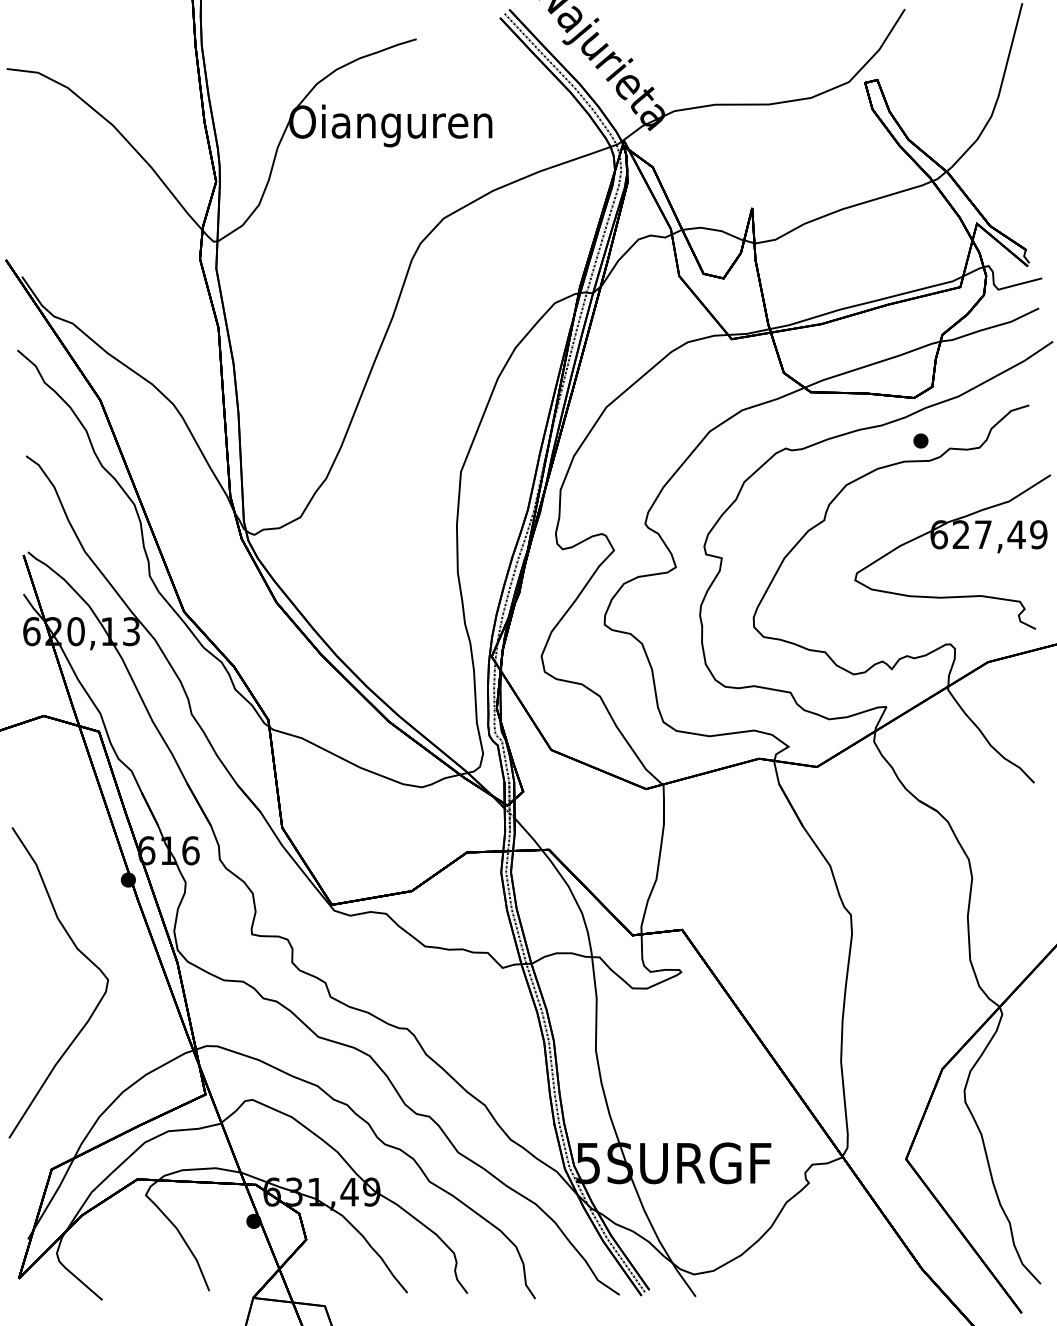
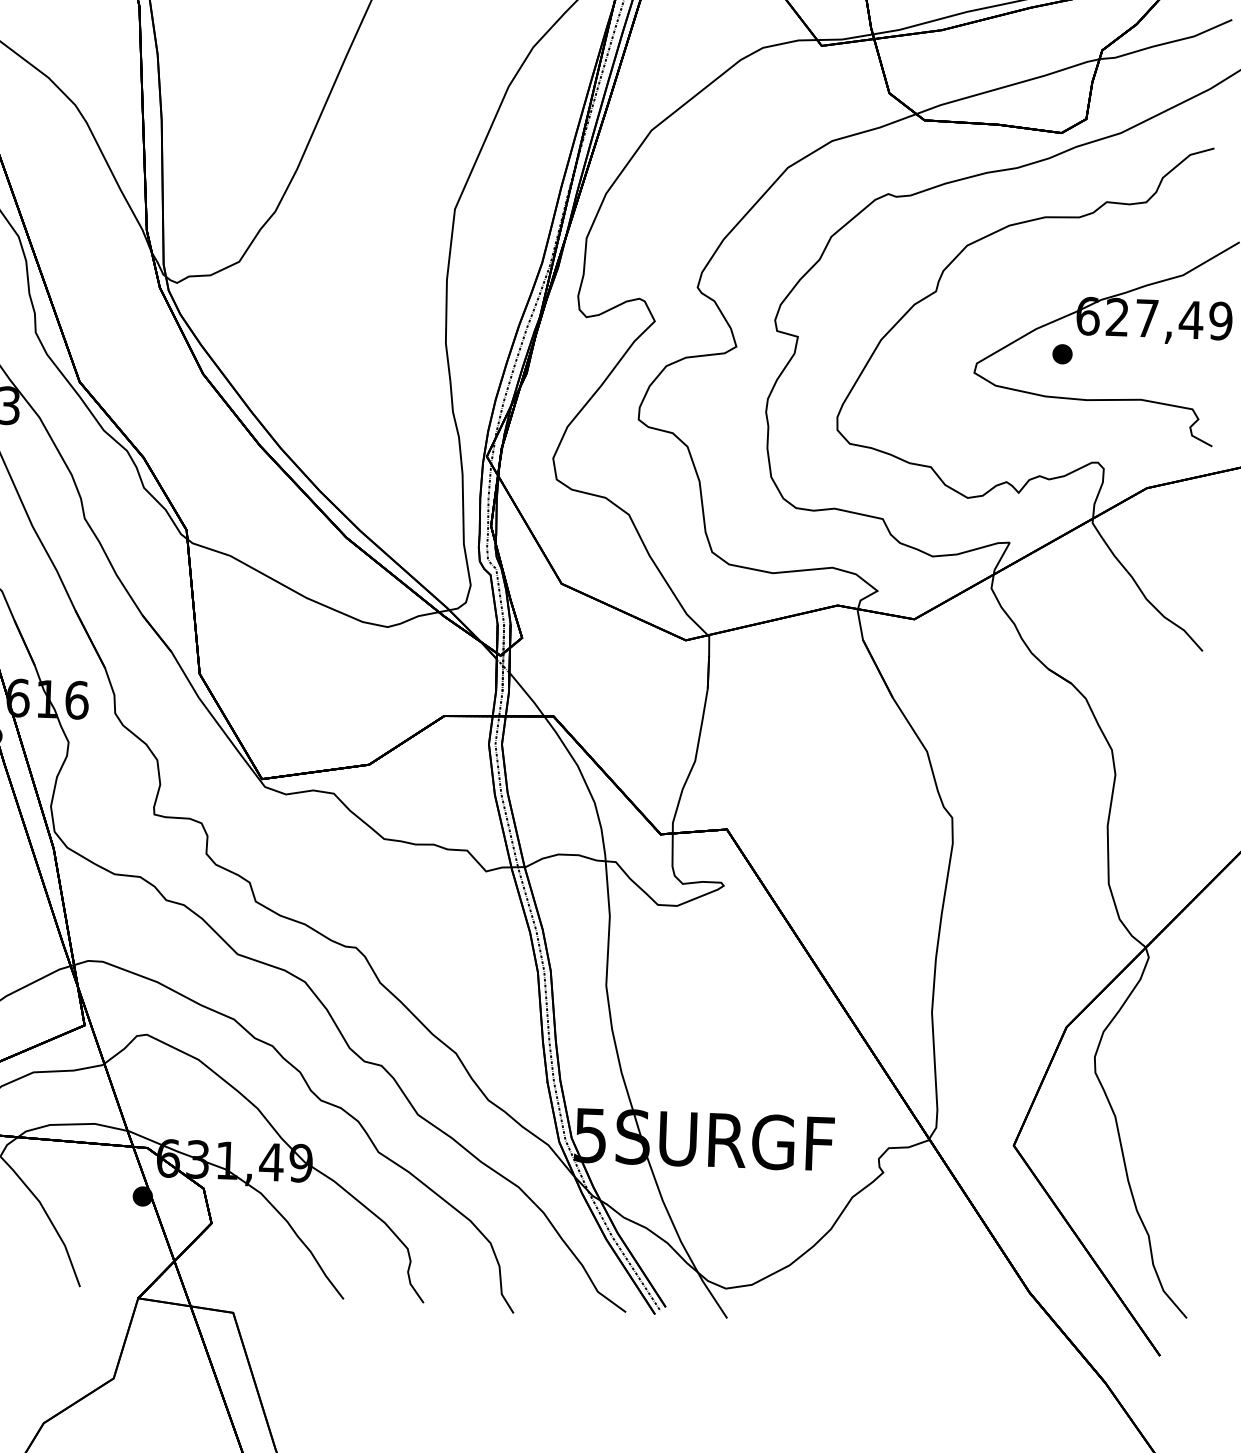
part: (920, 440) -> (1061, 353), moved

